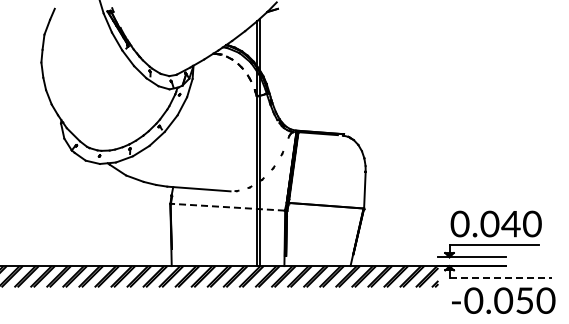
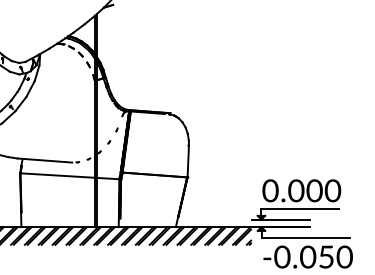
line: (227, 207) -> (69, 176), dashed -> solid
text: (510, 223) -> (314, 190), 0.040 -> 0.000
line: (501, 278) -> (306, 237), dashed -> solid

